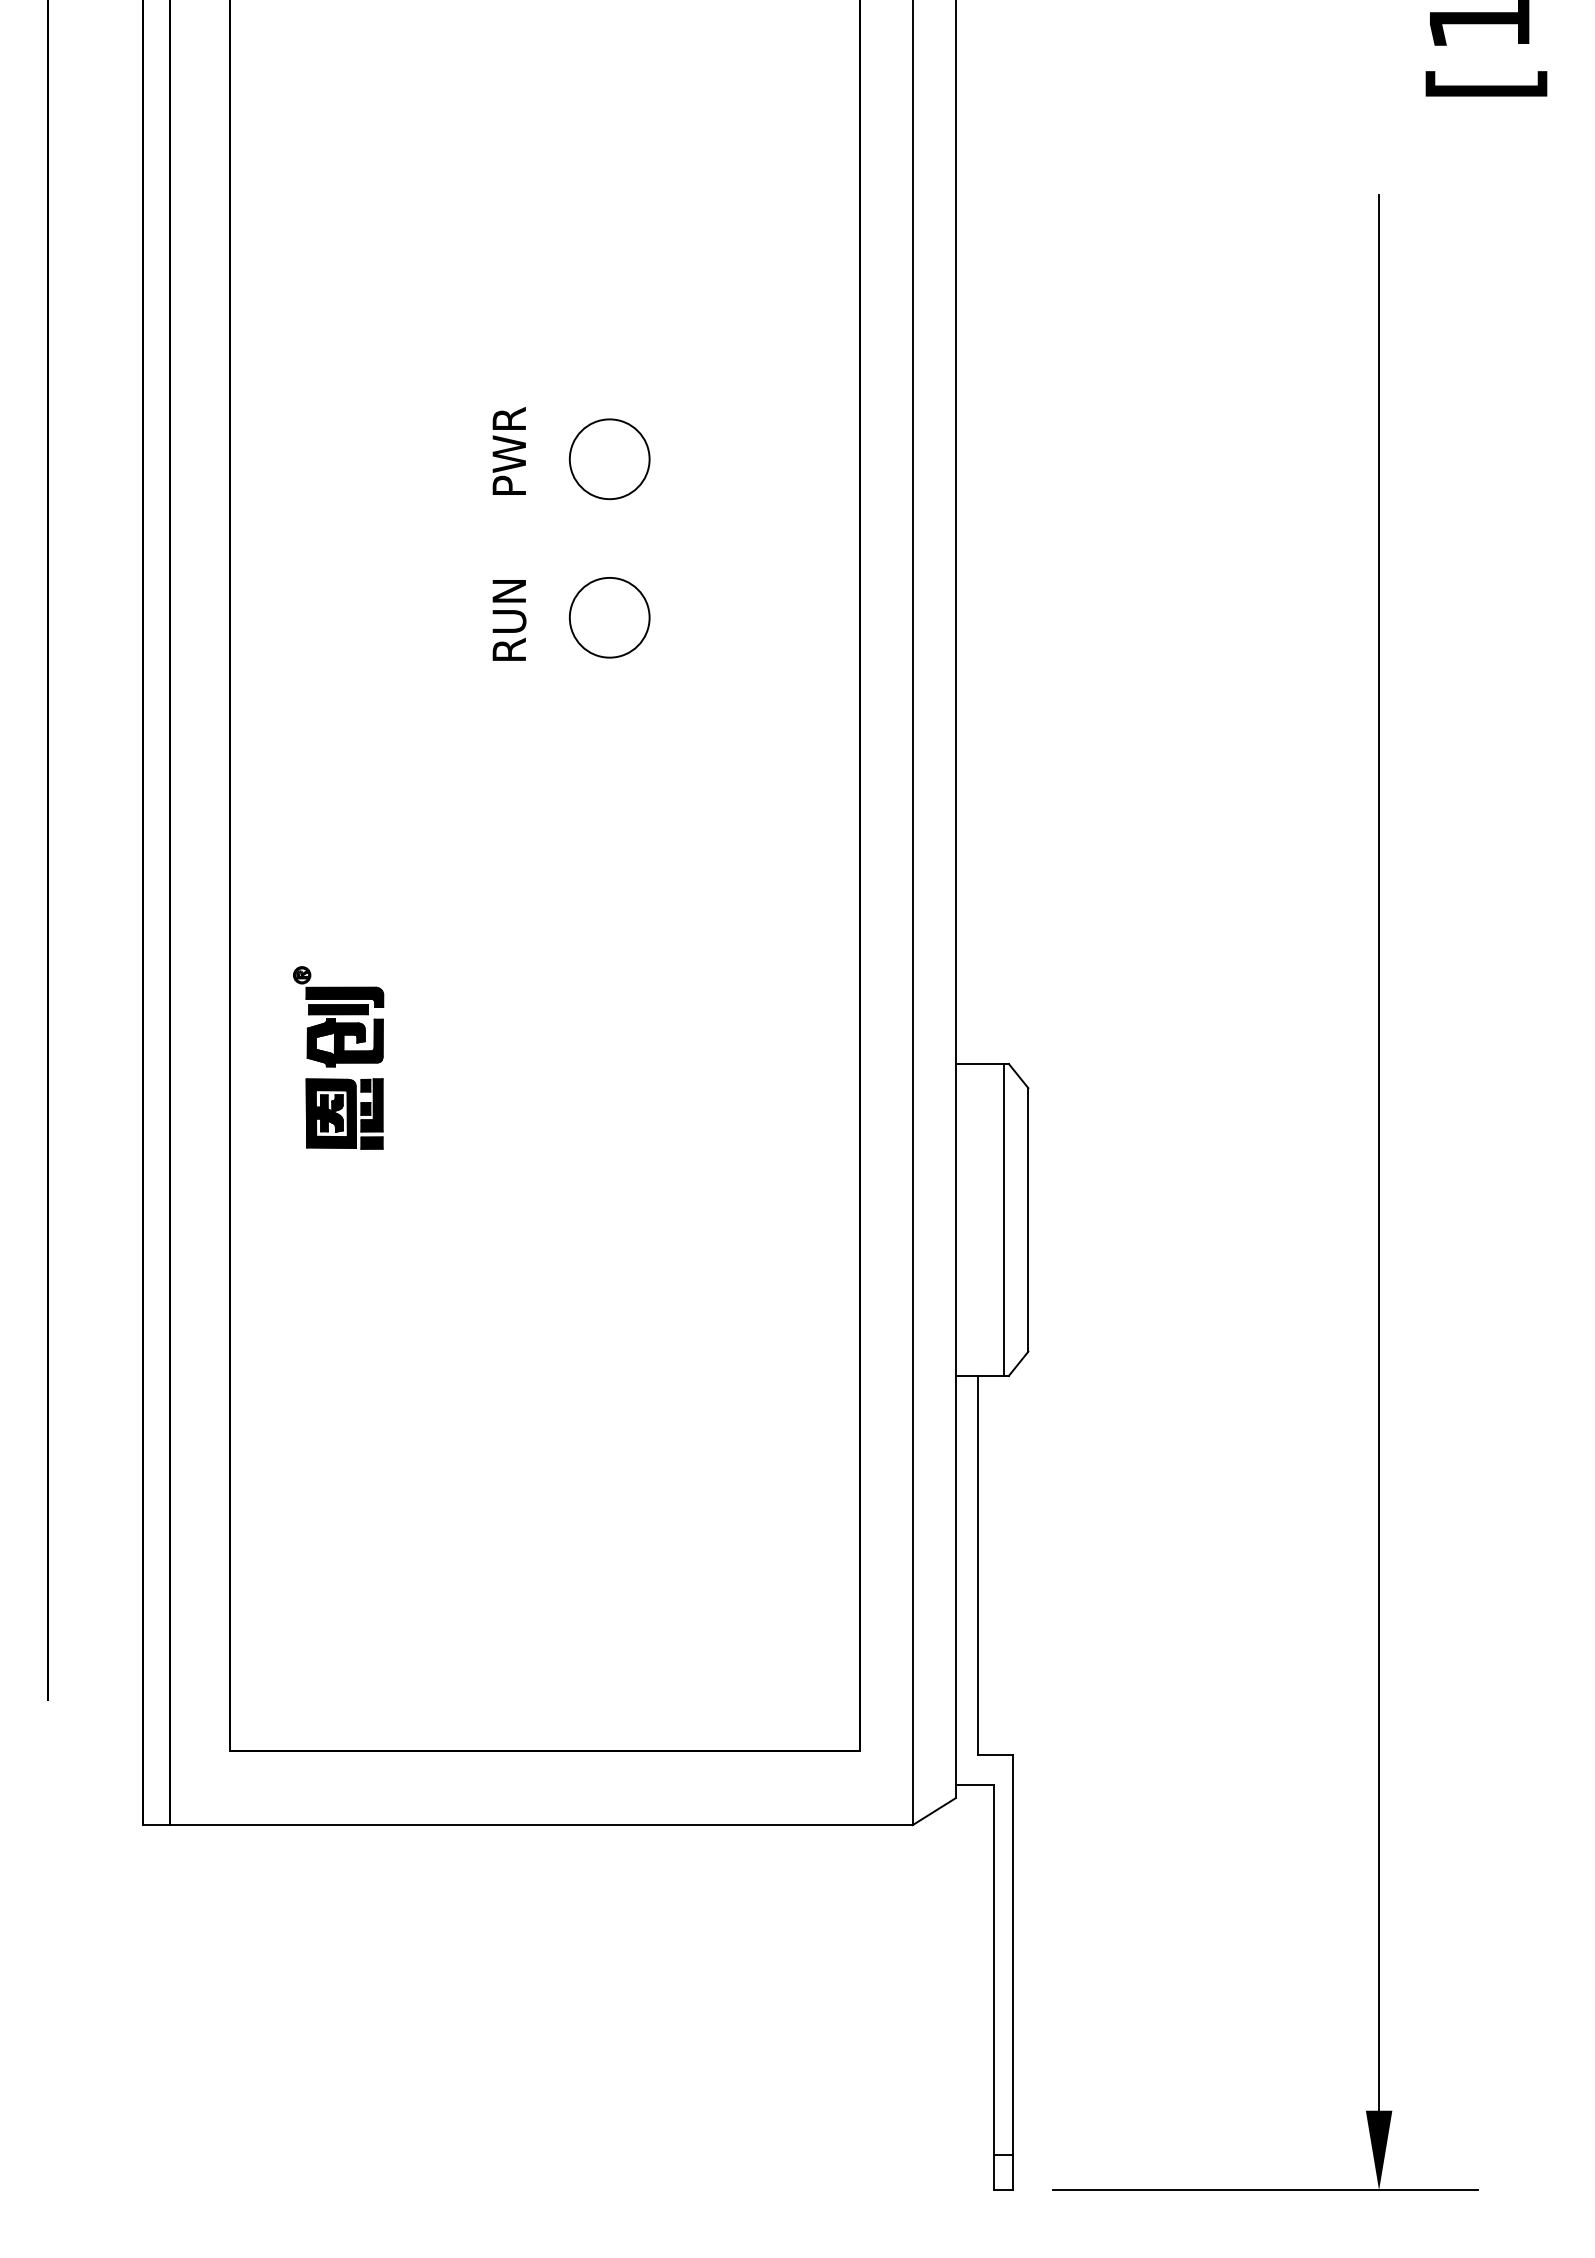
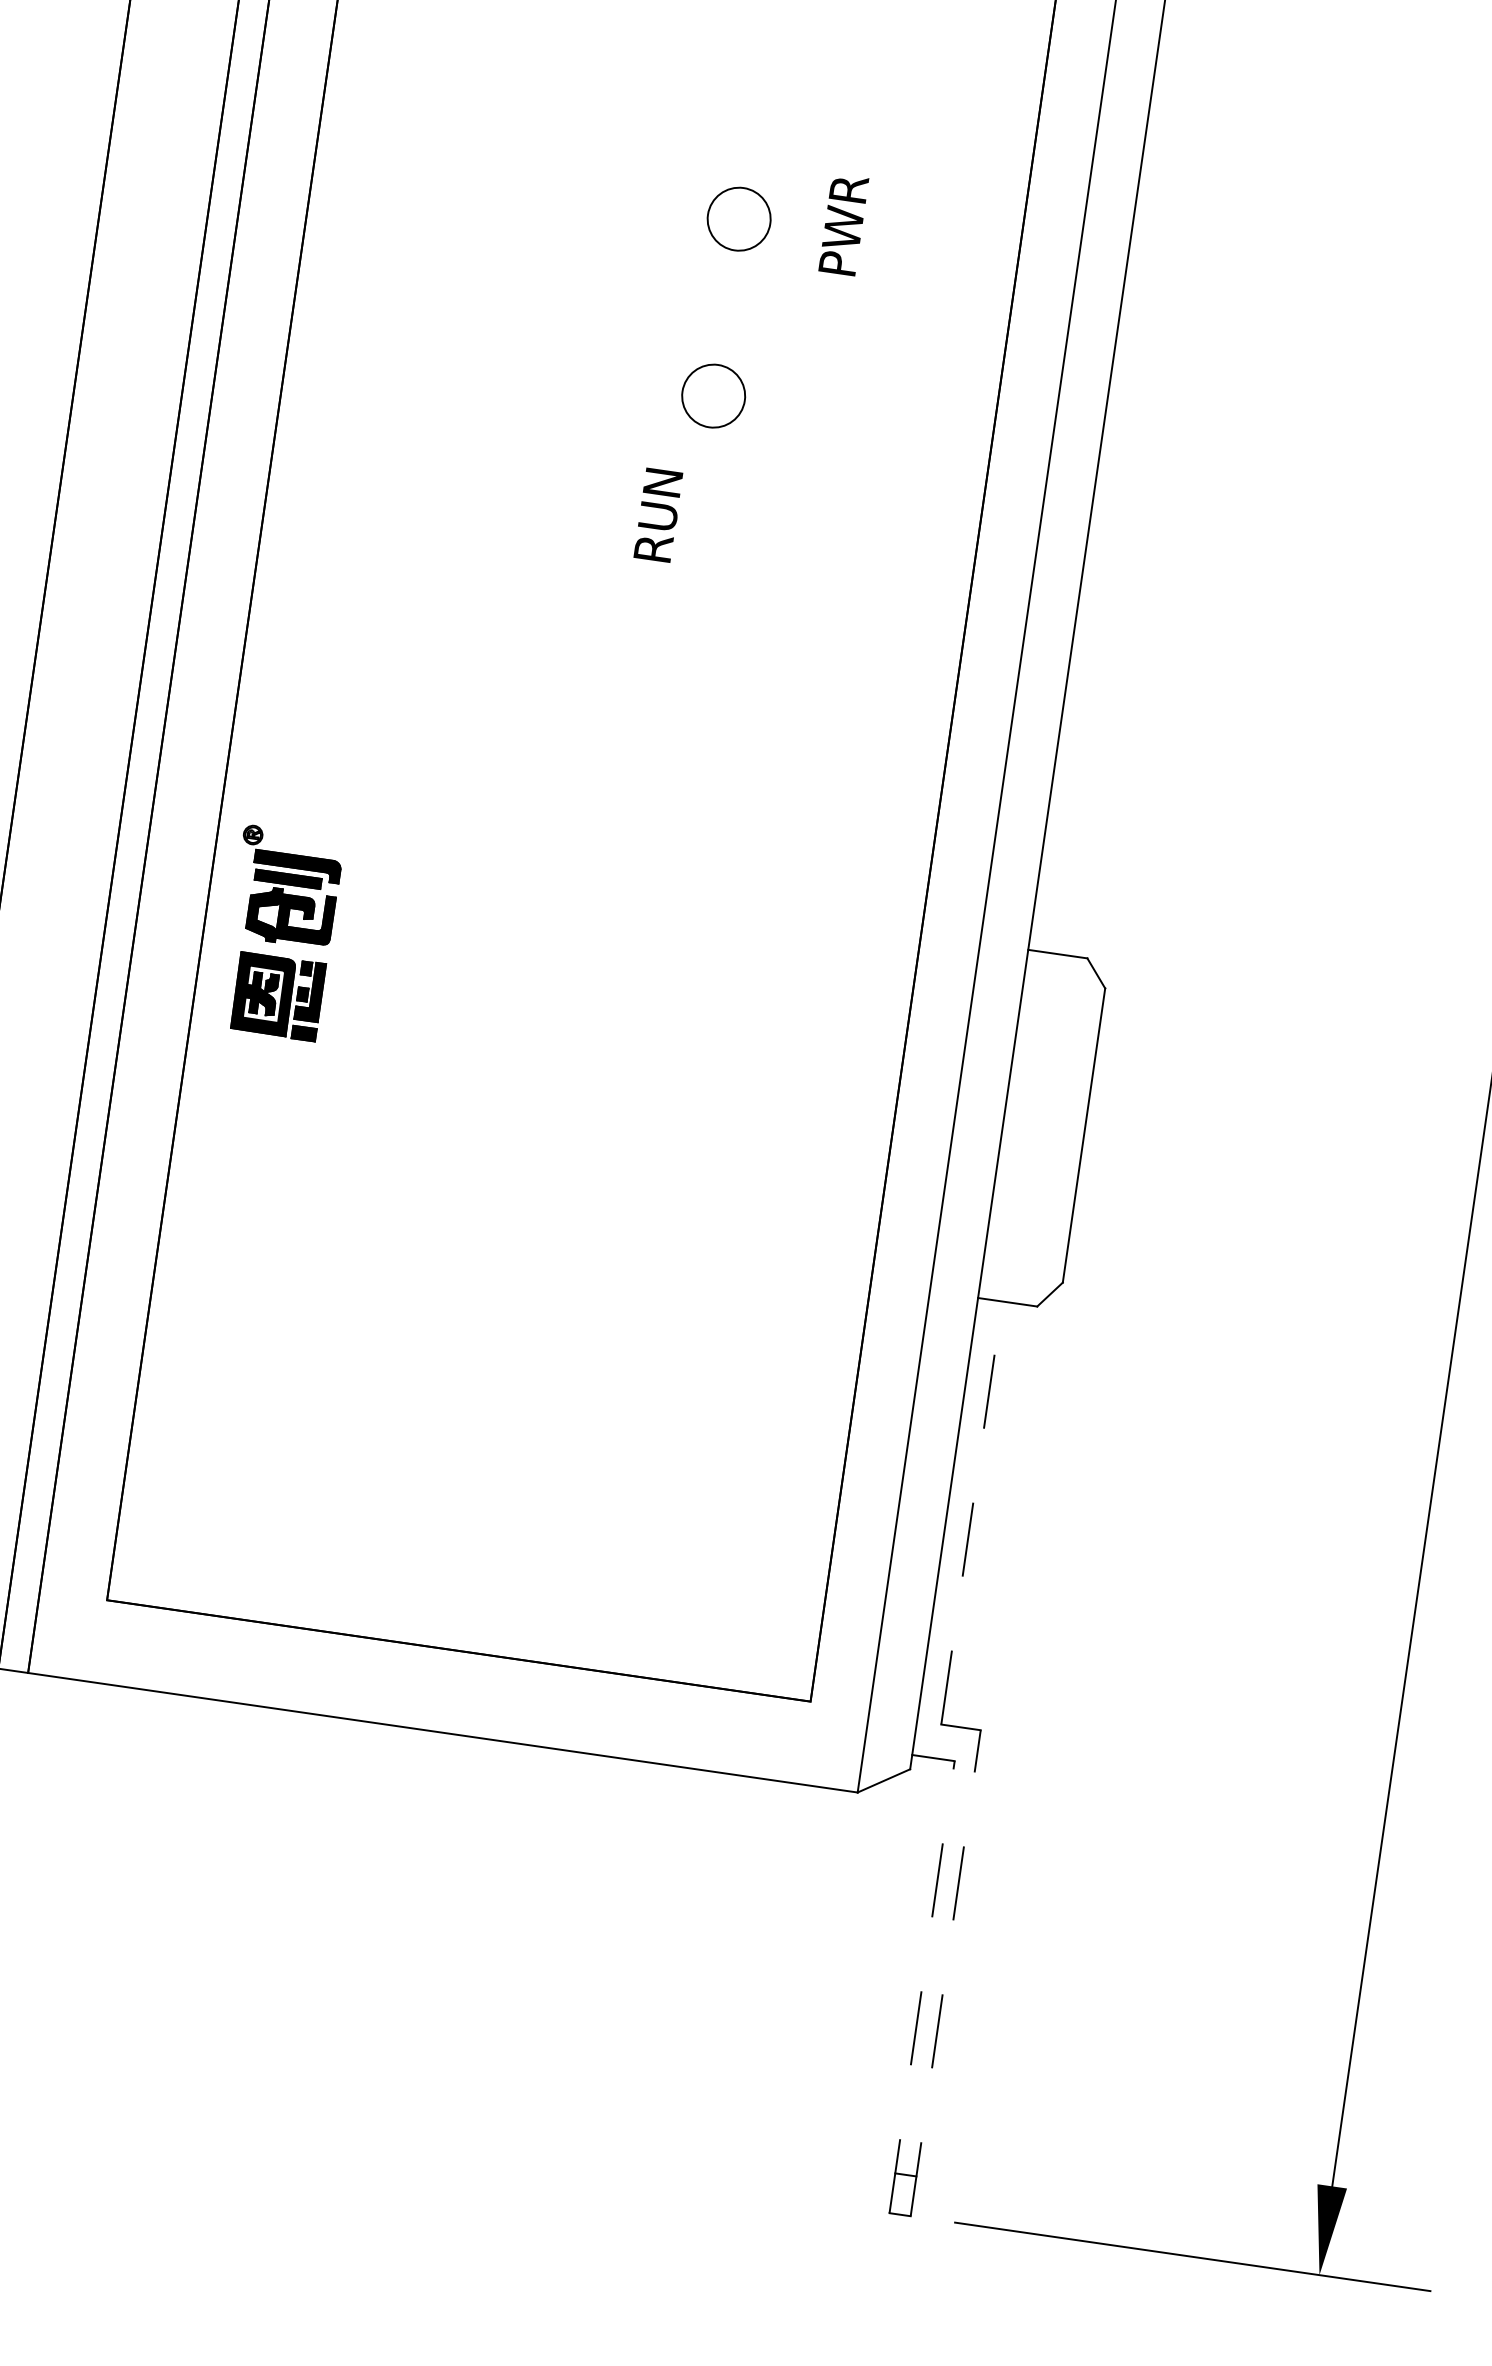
text: (508, 450) -> (842, 224), moved
circle: (609, 459) -> (738, 219), size x0.7
circle: (609, 617) -> (713, 395), size x0.7
text: (509, 620) -> (658, 515), moved
part: (338, 1057) -> (280, 932), moved
line: (1003, 1219) -> (1056, 1131), removed
line: (977, 1564) -> (971, 1512), solid -> dashed
line: (1012, 1972) -> (945, 1973), solid -> dashed
line: (993, 1987) -> (921, 1986), solid -> dashed

